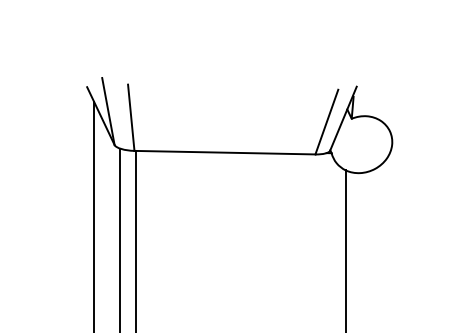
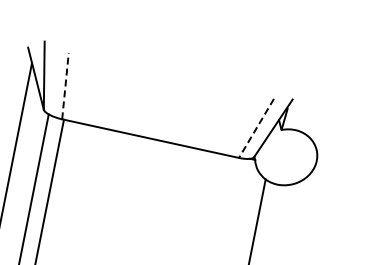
line: (131, 117) -> (65, 85), solid -> dashed
line: (326, 122) -> (256, 128), solid -> dashed

